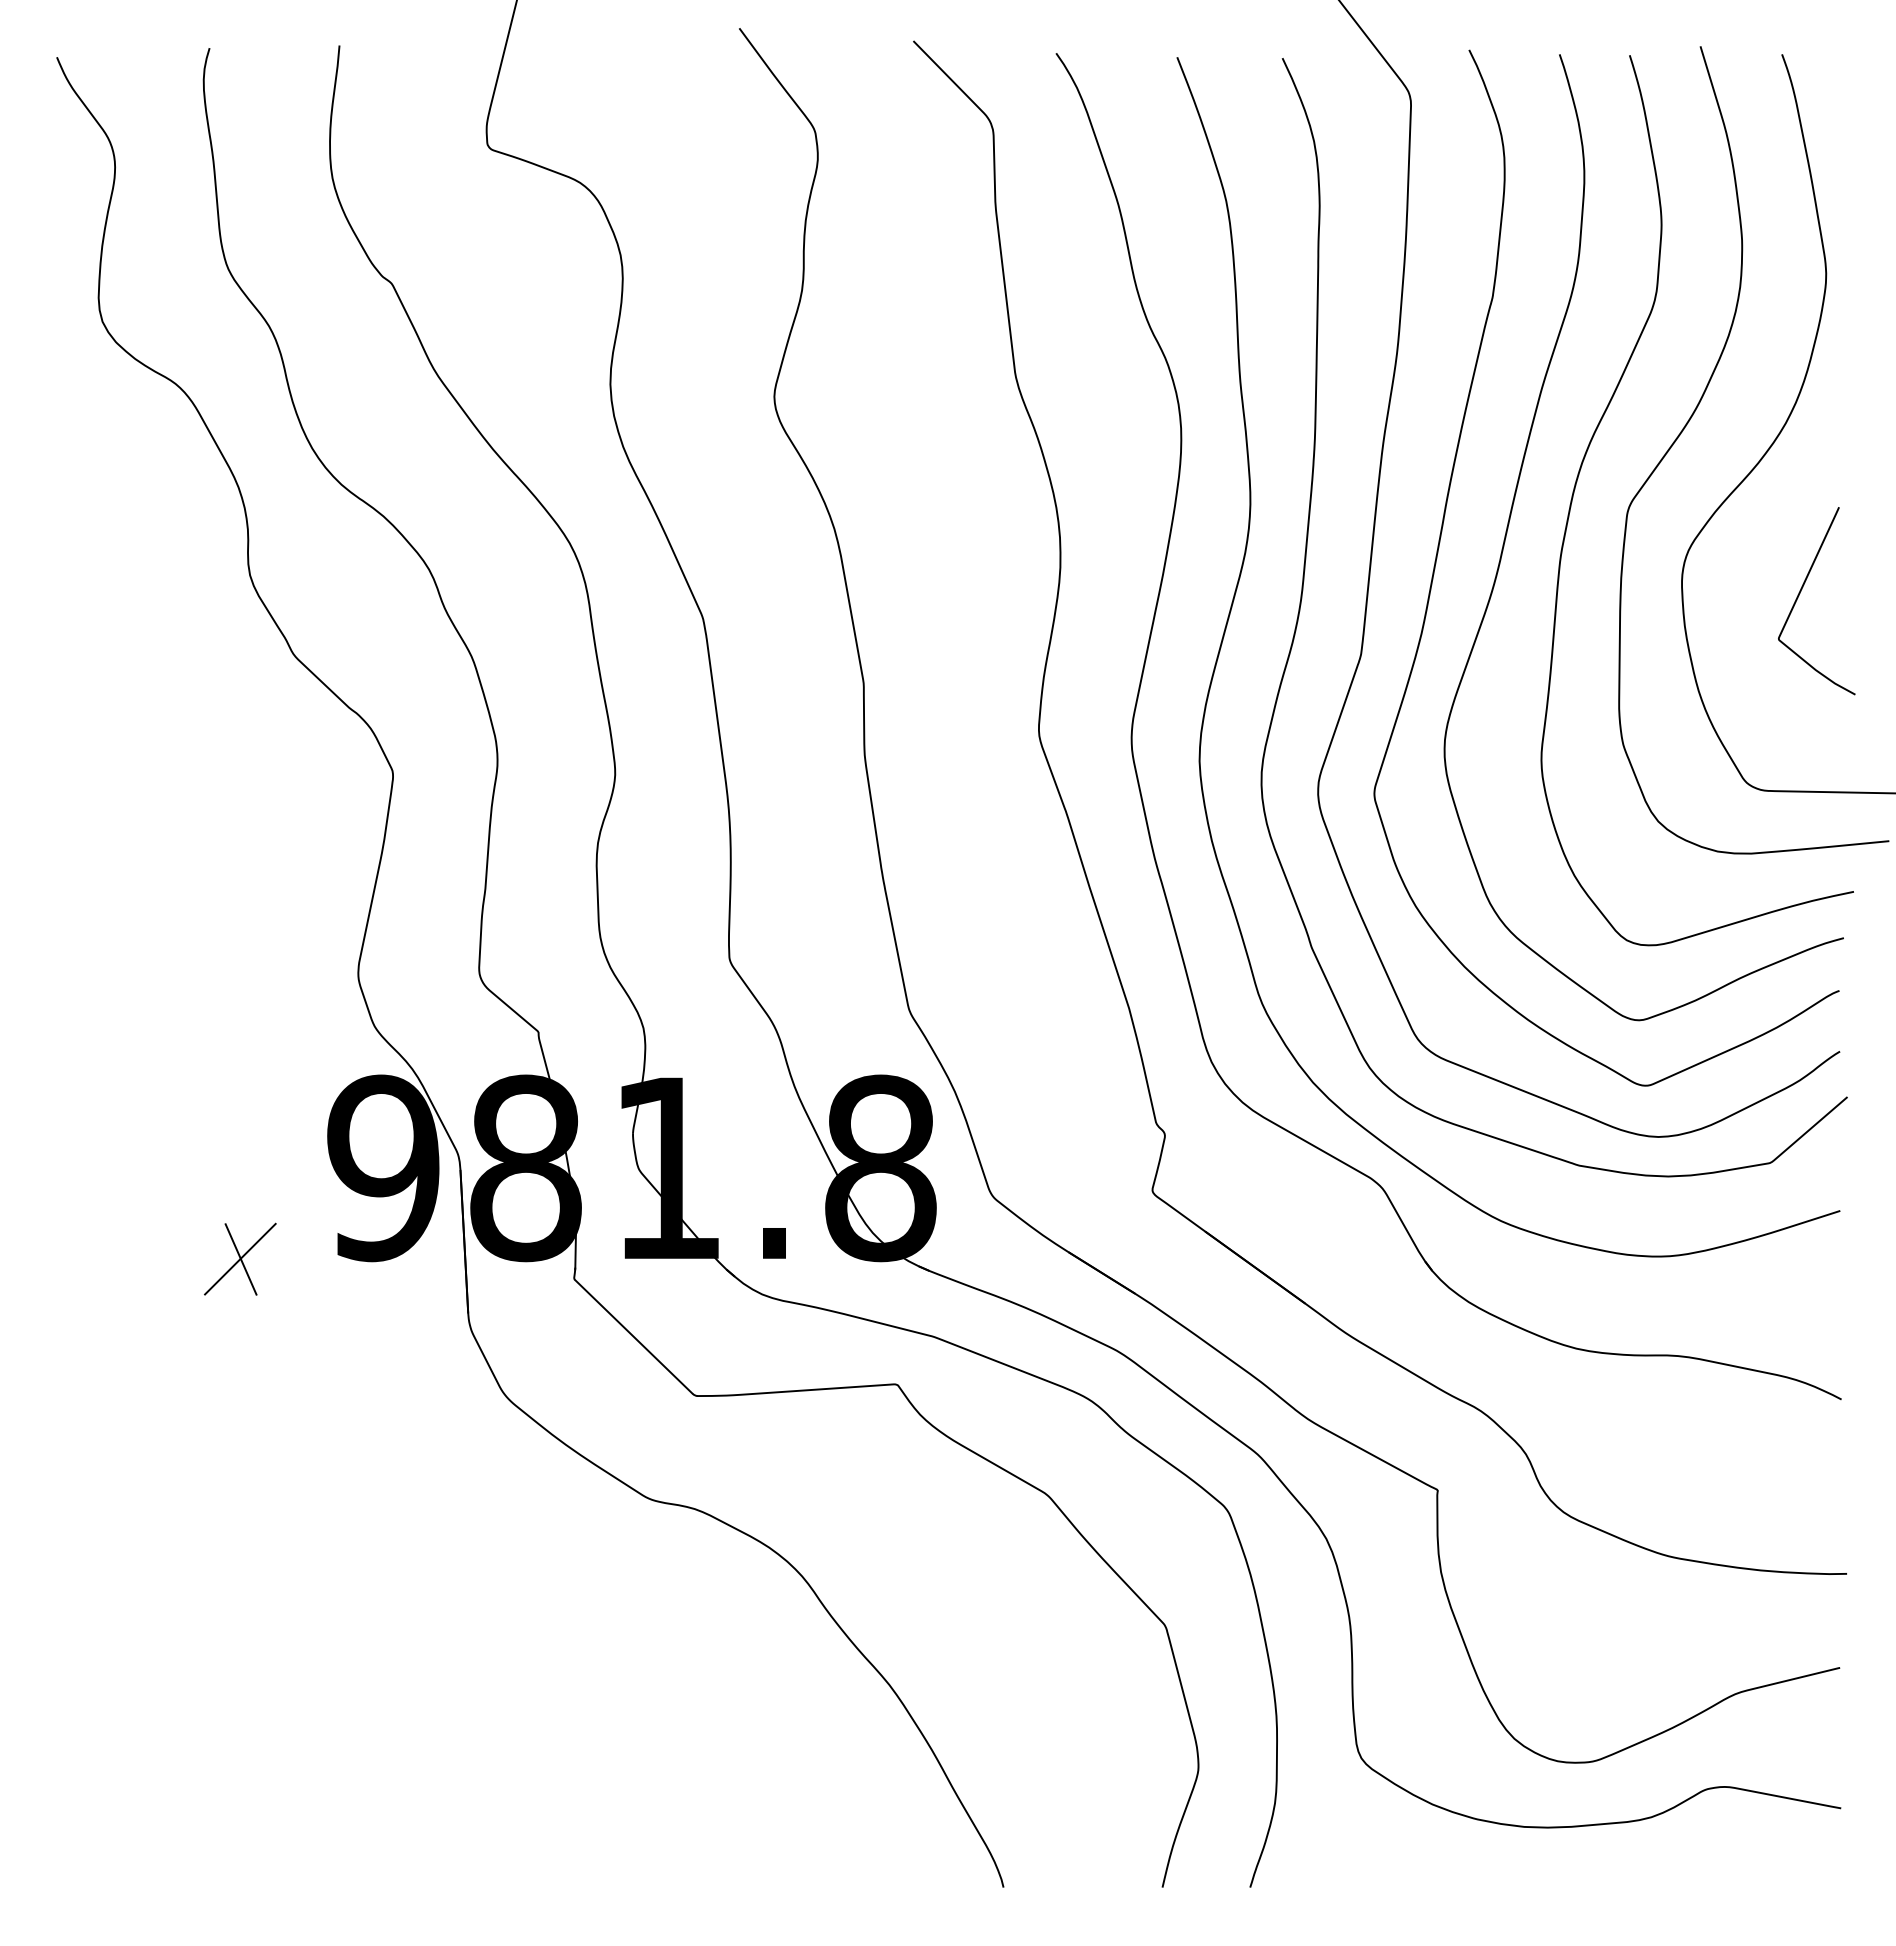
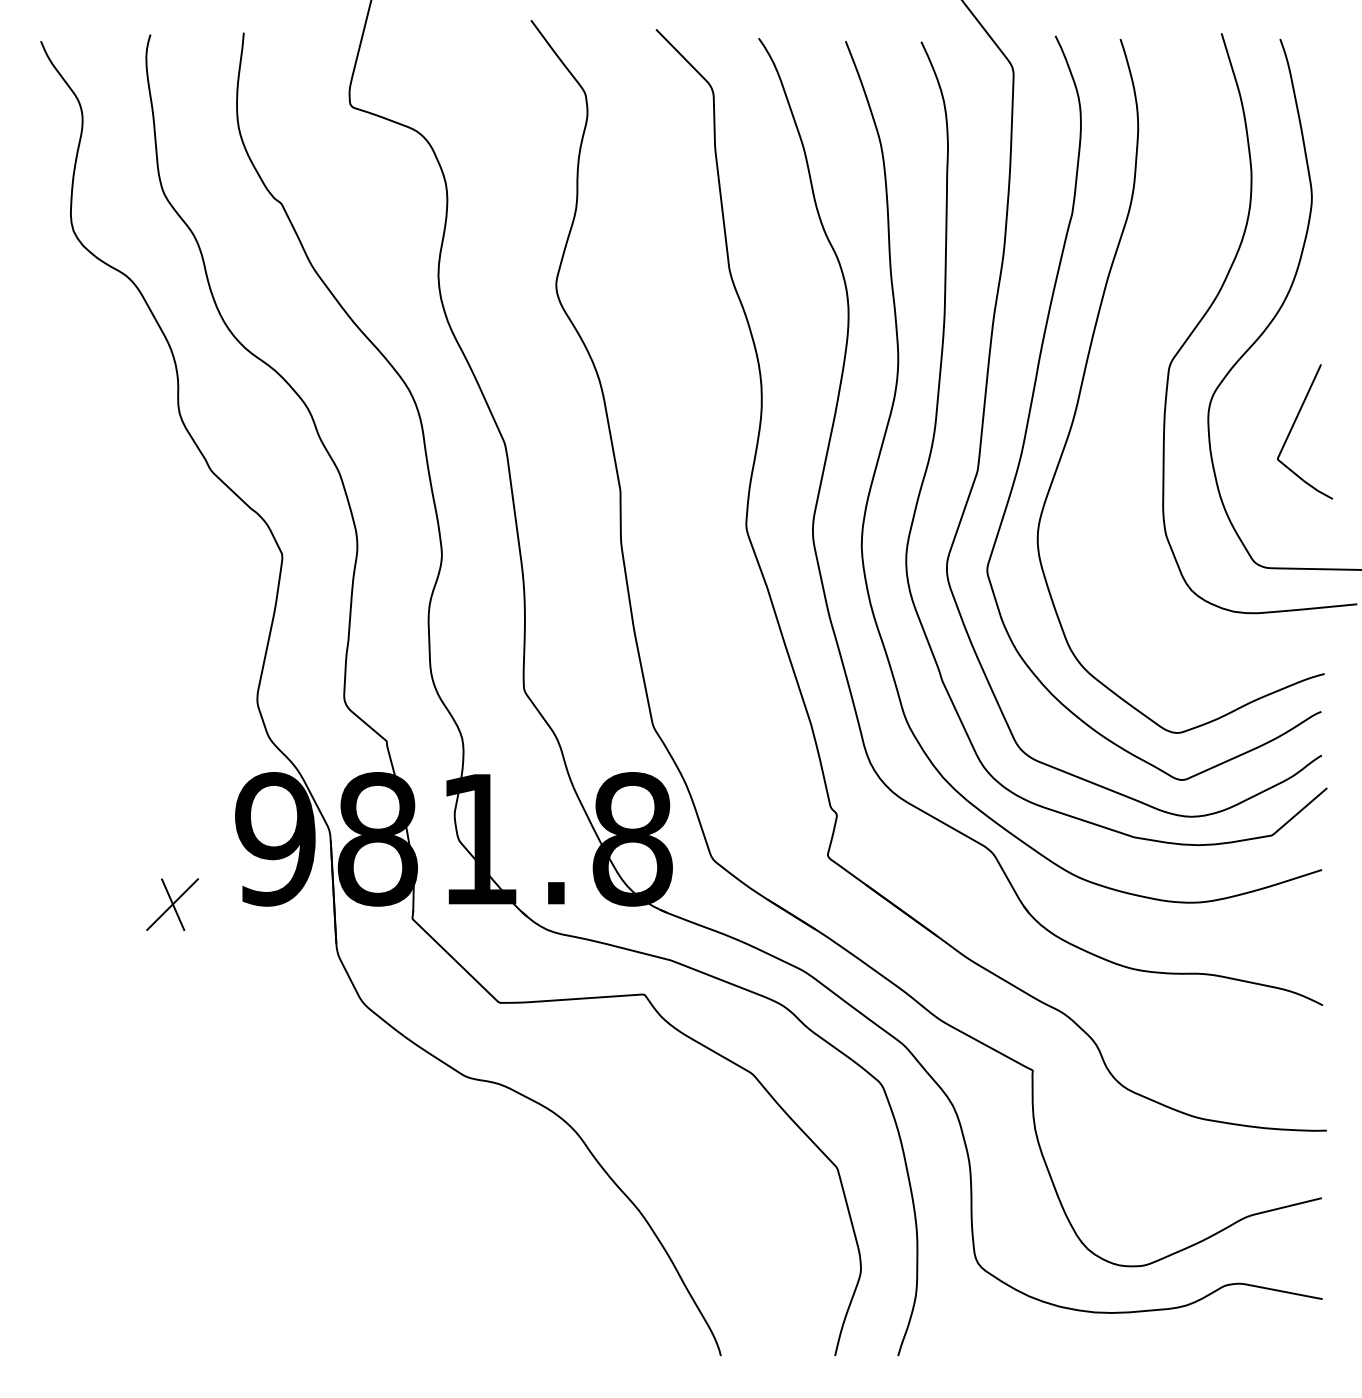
curve: (1584, 460) -> (1138, 330), removed

